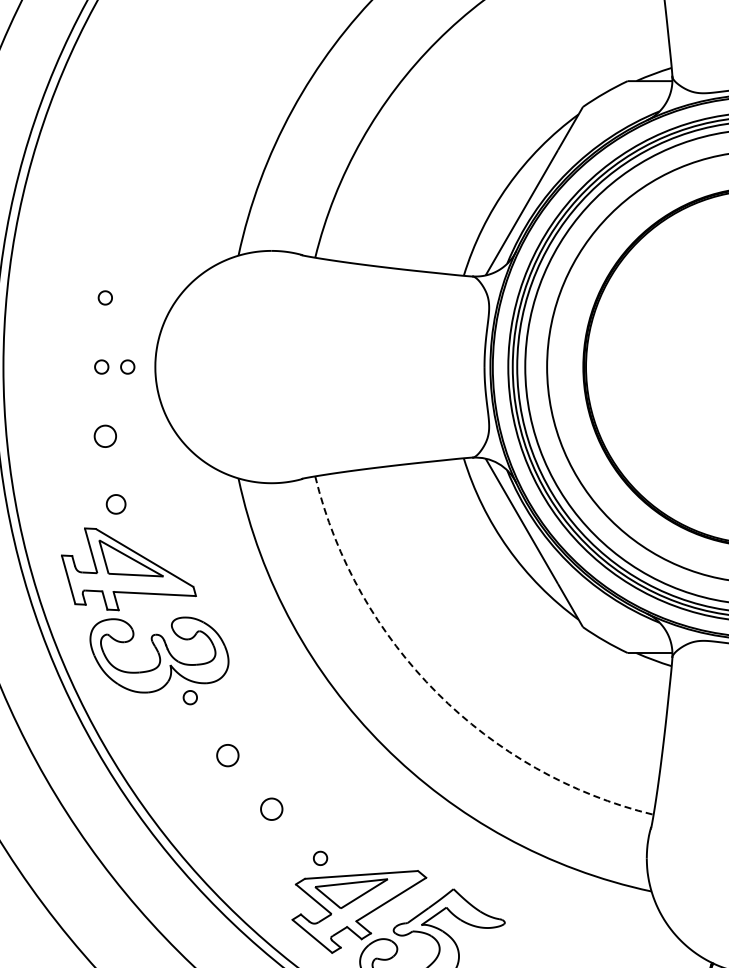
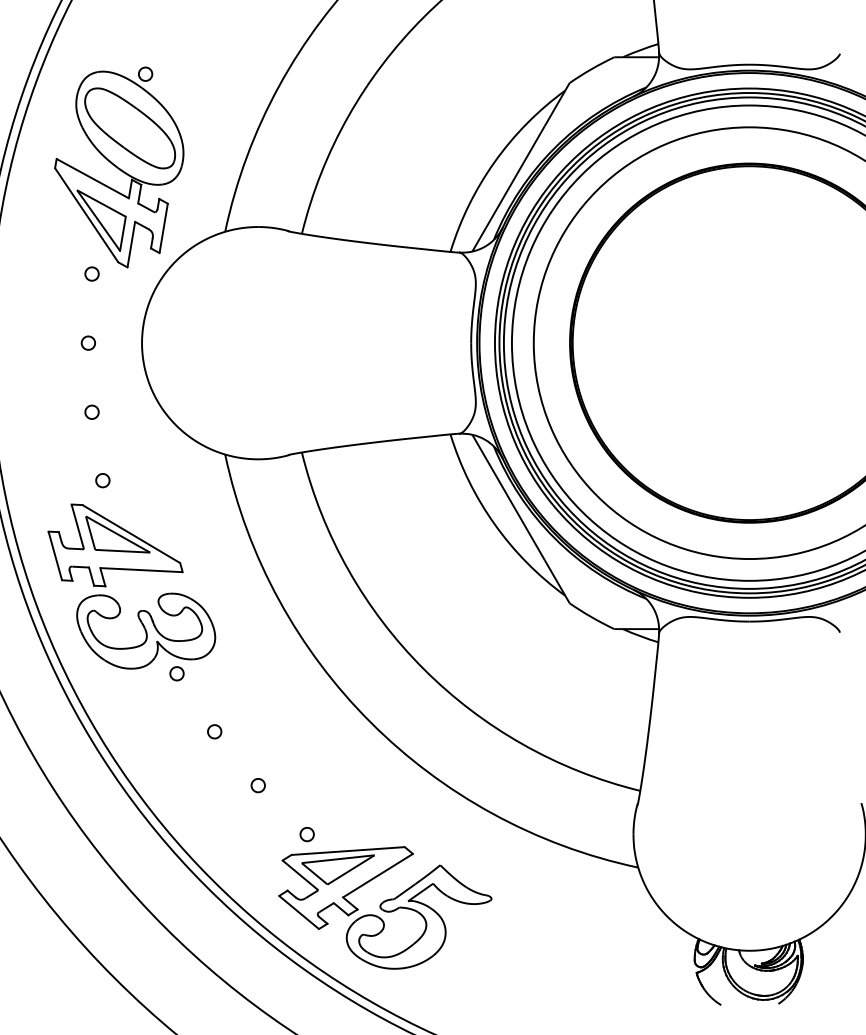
part: (132, 191) -> (119, 167), added
part: (126, 366) -> (113, 342), removed
part: (104, 435) -> (91, 411), size x0.62
part: (115, 504) -> (102, 480), size x0.71
arc: (436, 693) -> (423, 669), dashed -> solid
part: (227, 755) -> (214, 731), size x0.62
part: (270, 809) -> (257, 785), size x0.62

